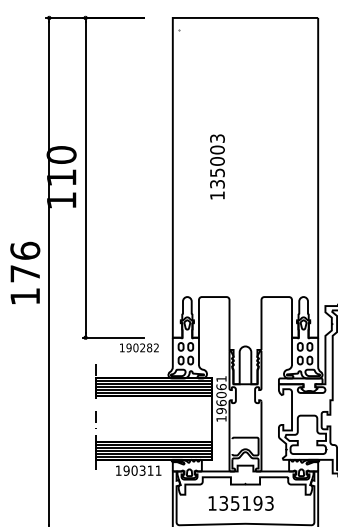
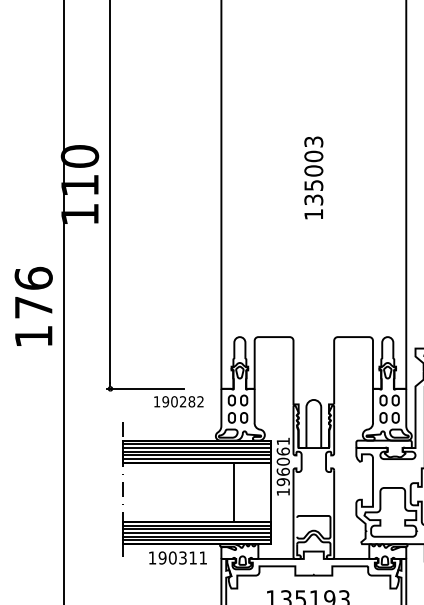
text: (217, 166) -> (313, 177), moved
line: (182, 418) -> (233, 491), added

